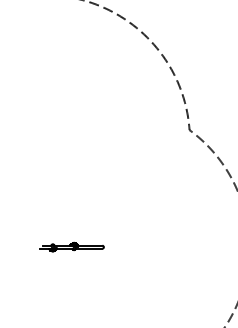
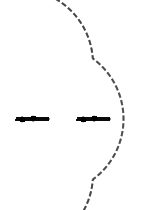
part: (190, 246) -> (93, 118), added

